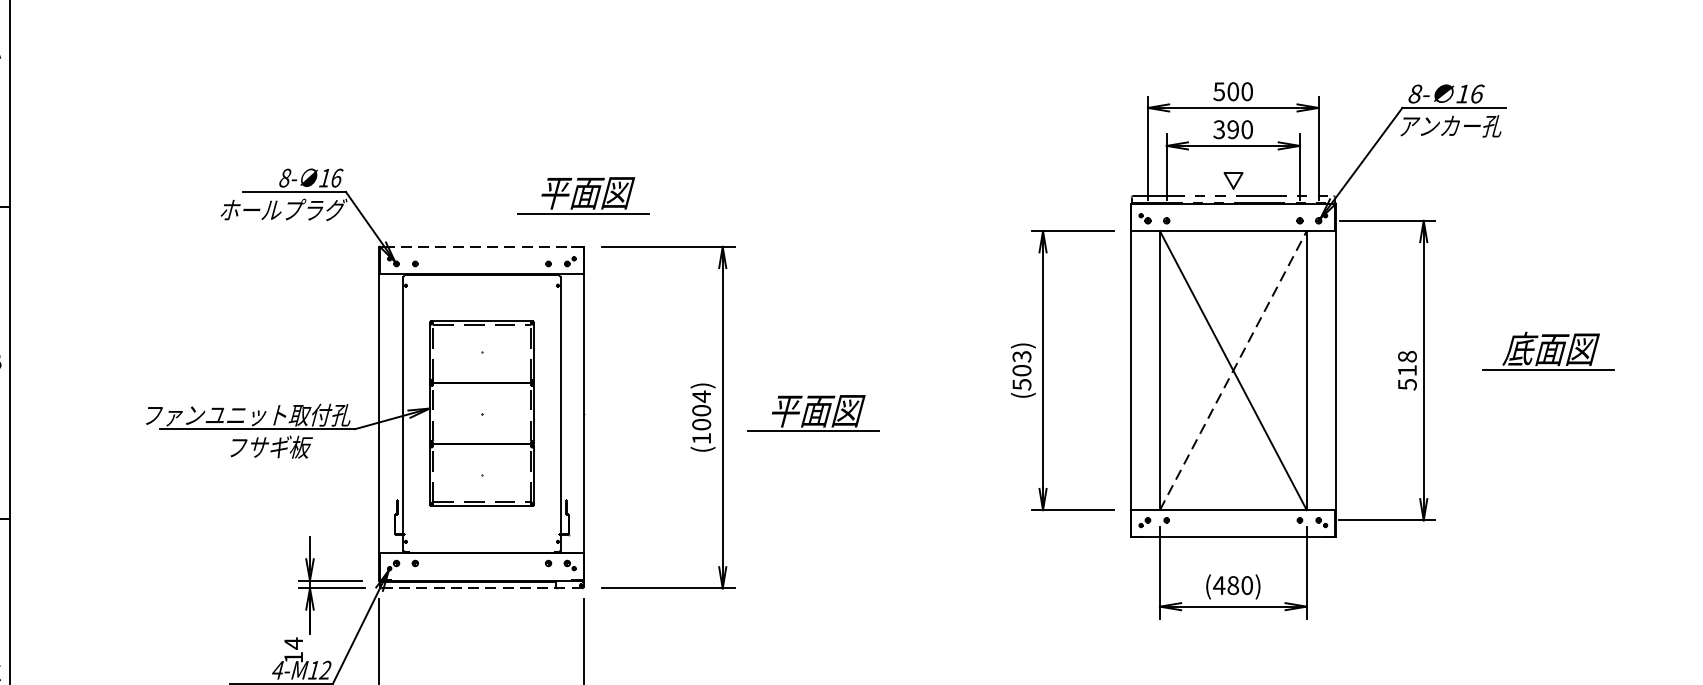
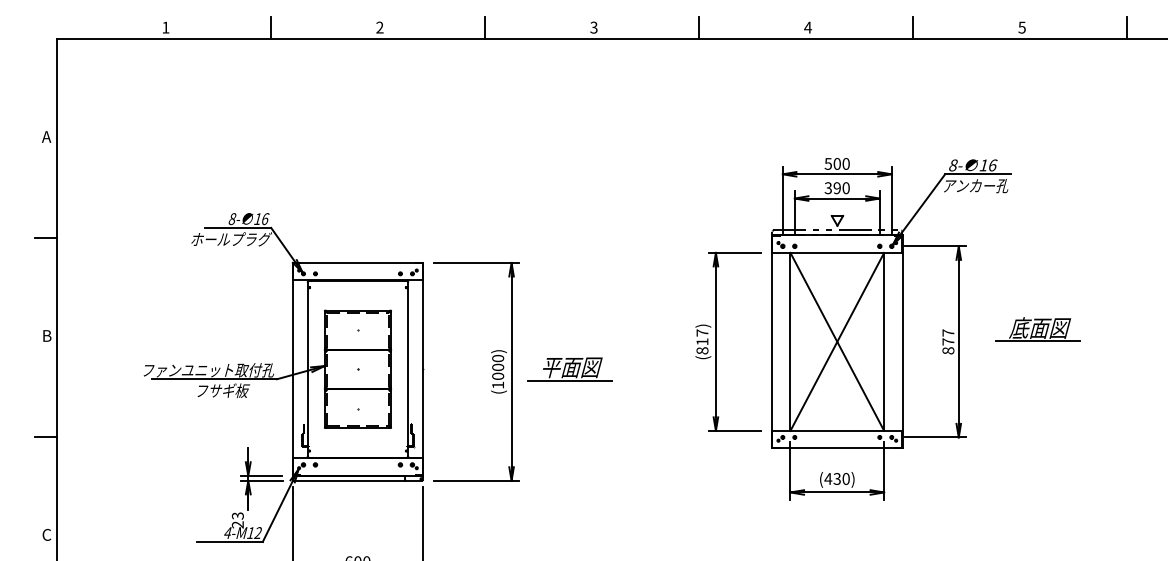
part: (583, 196) -> (422, 230), removed
line: (481, 246) -> (357, 262), dashed -> solid
text: (1022, 370) -> (702, 341), (503) -> (817)
line: (1233, 370) -> (837, 341), dashed -> solid
text: (1407, 370) -> (948, 341), 518 -> 877
text: (702, 396) -> (498, 358), (1004) -> (1000)
text: (1232, 584) -> (836, 478), (480) -> (430)
line: (482, 587) -> (358, 480), dashed -> solid
text: (293, 650) -> (237, 520), 14 -> 23

